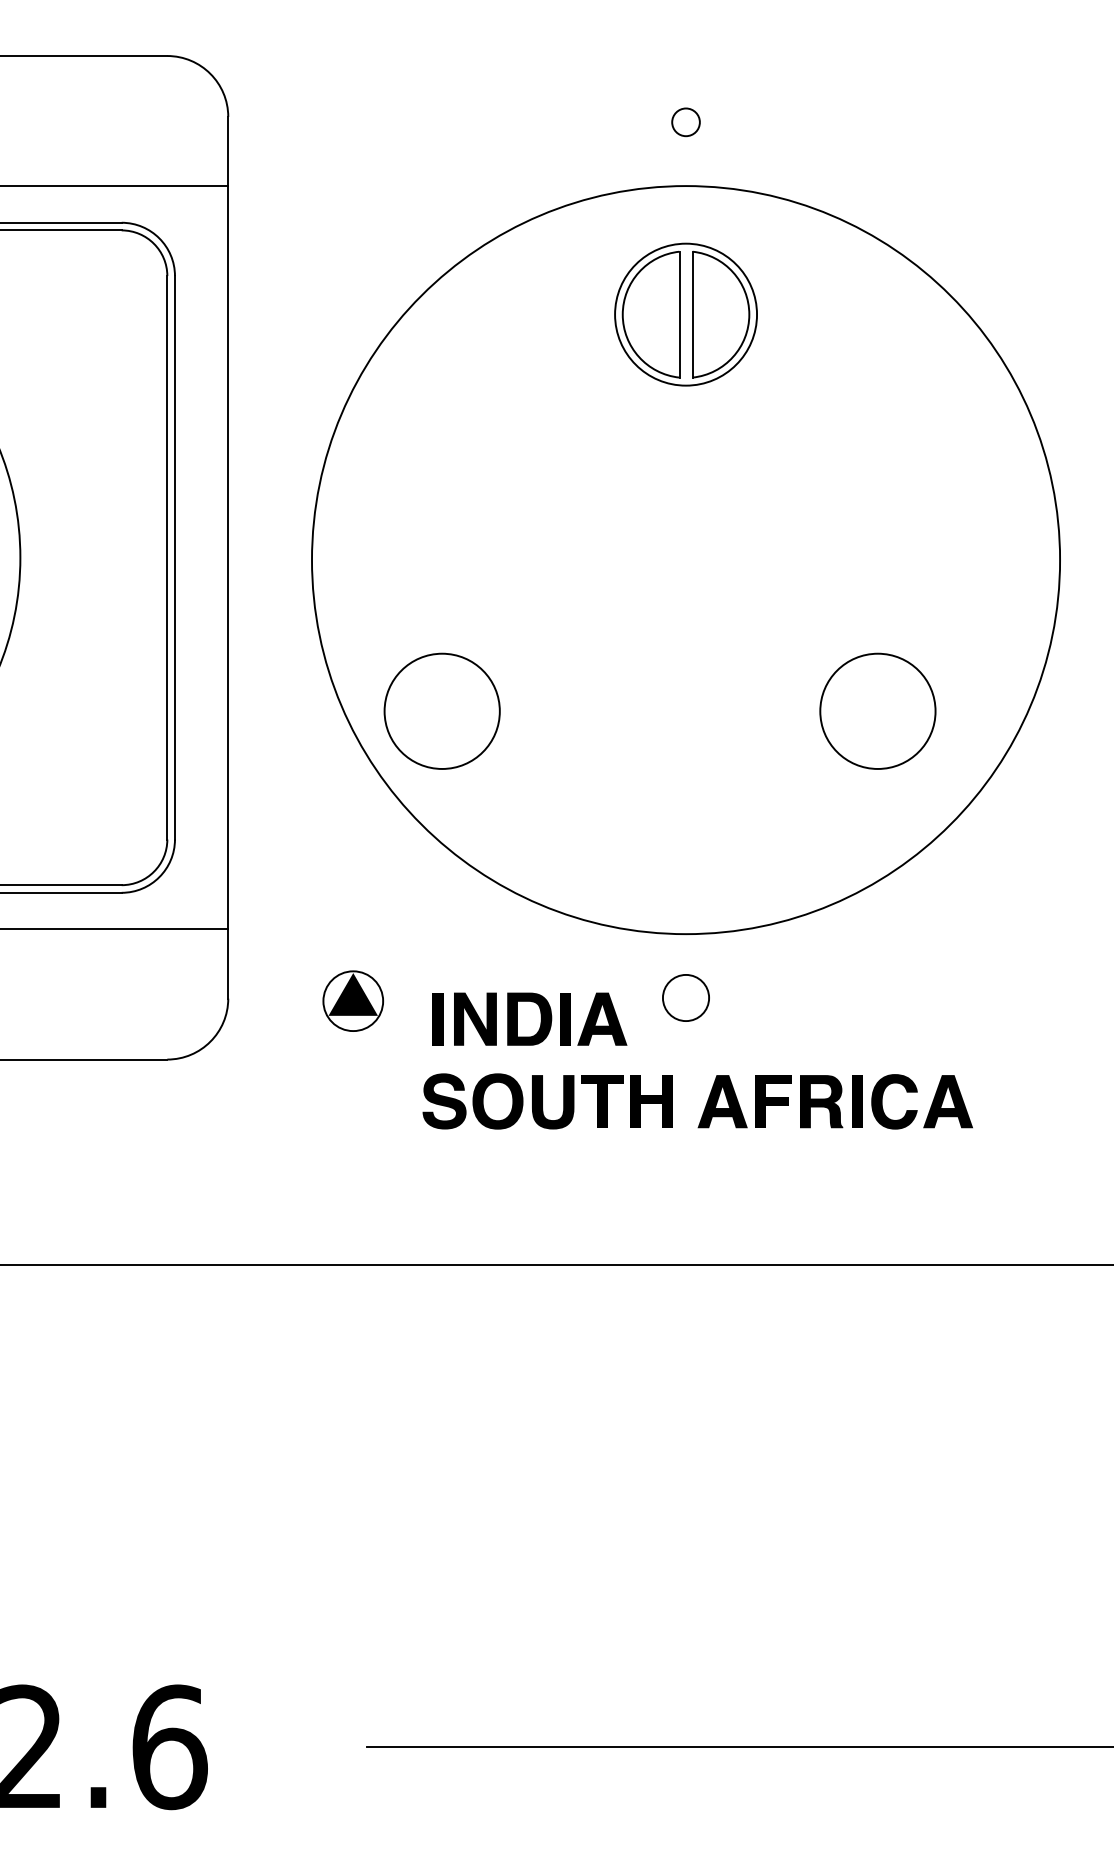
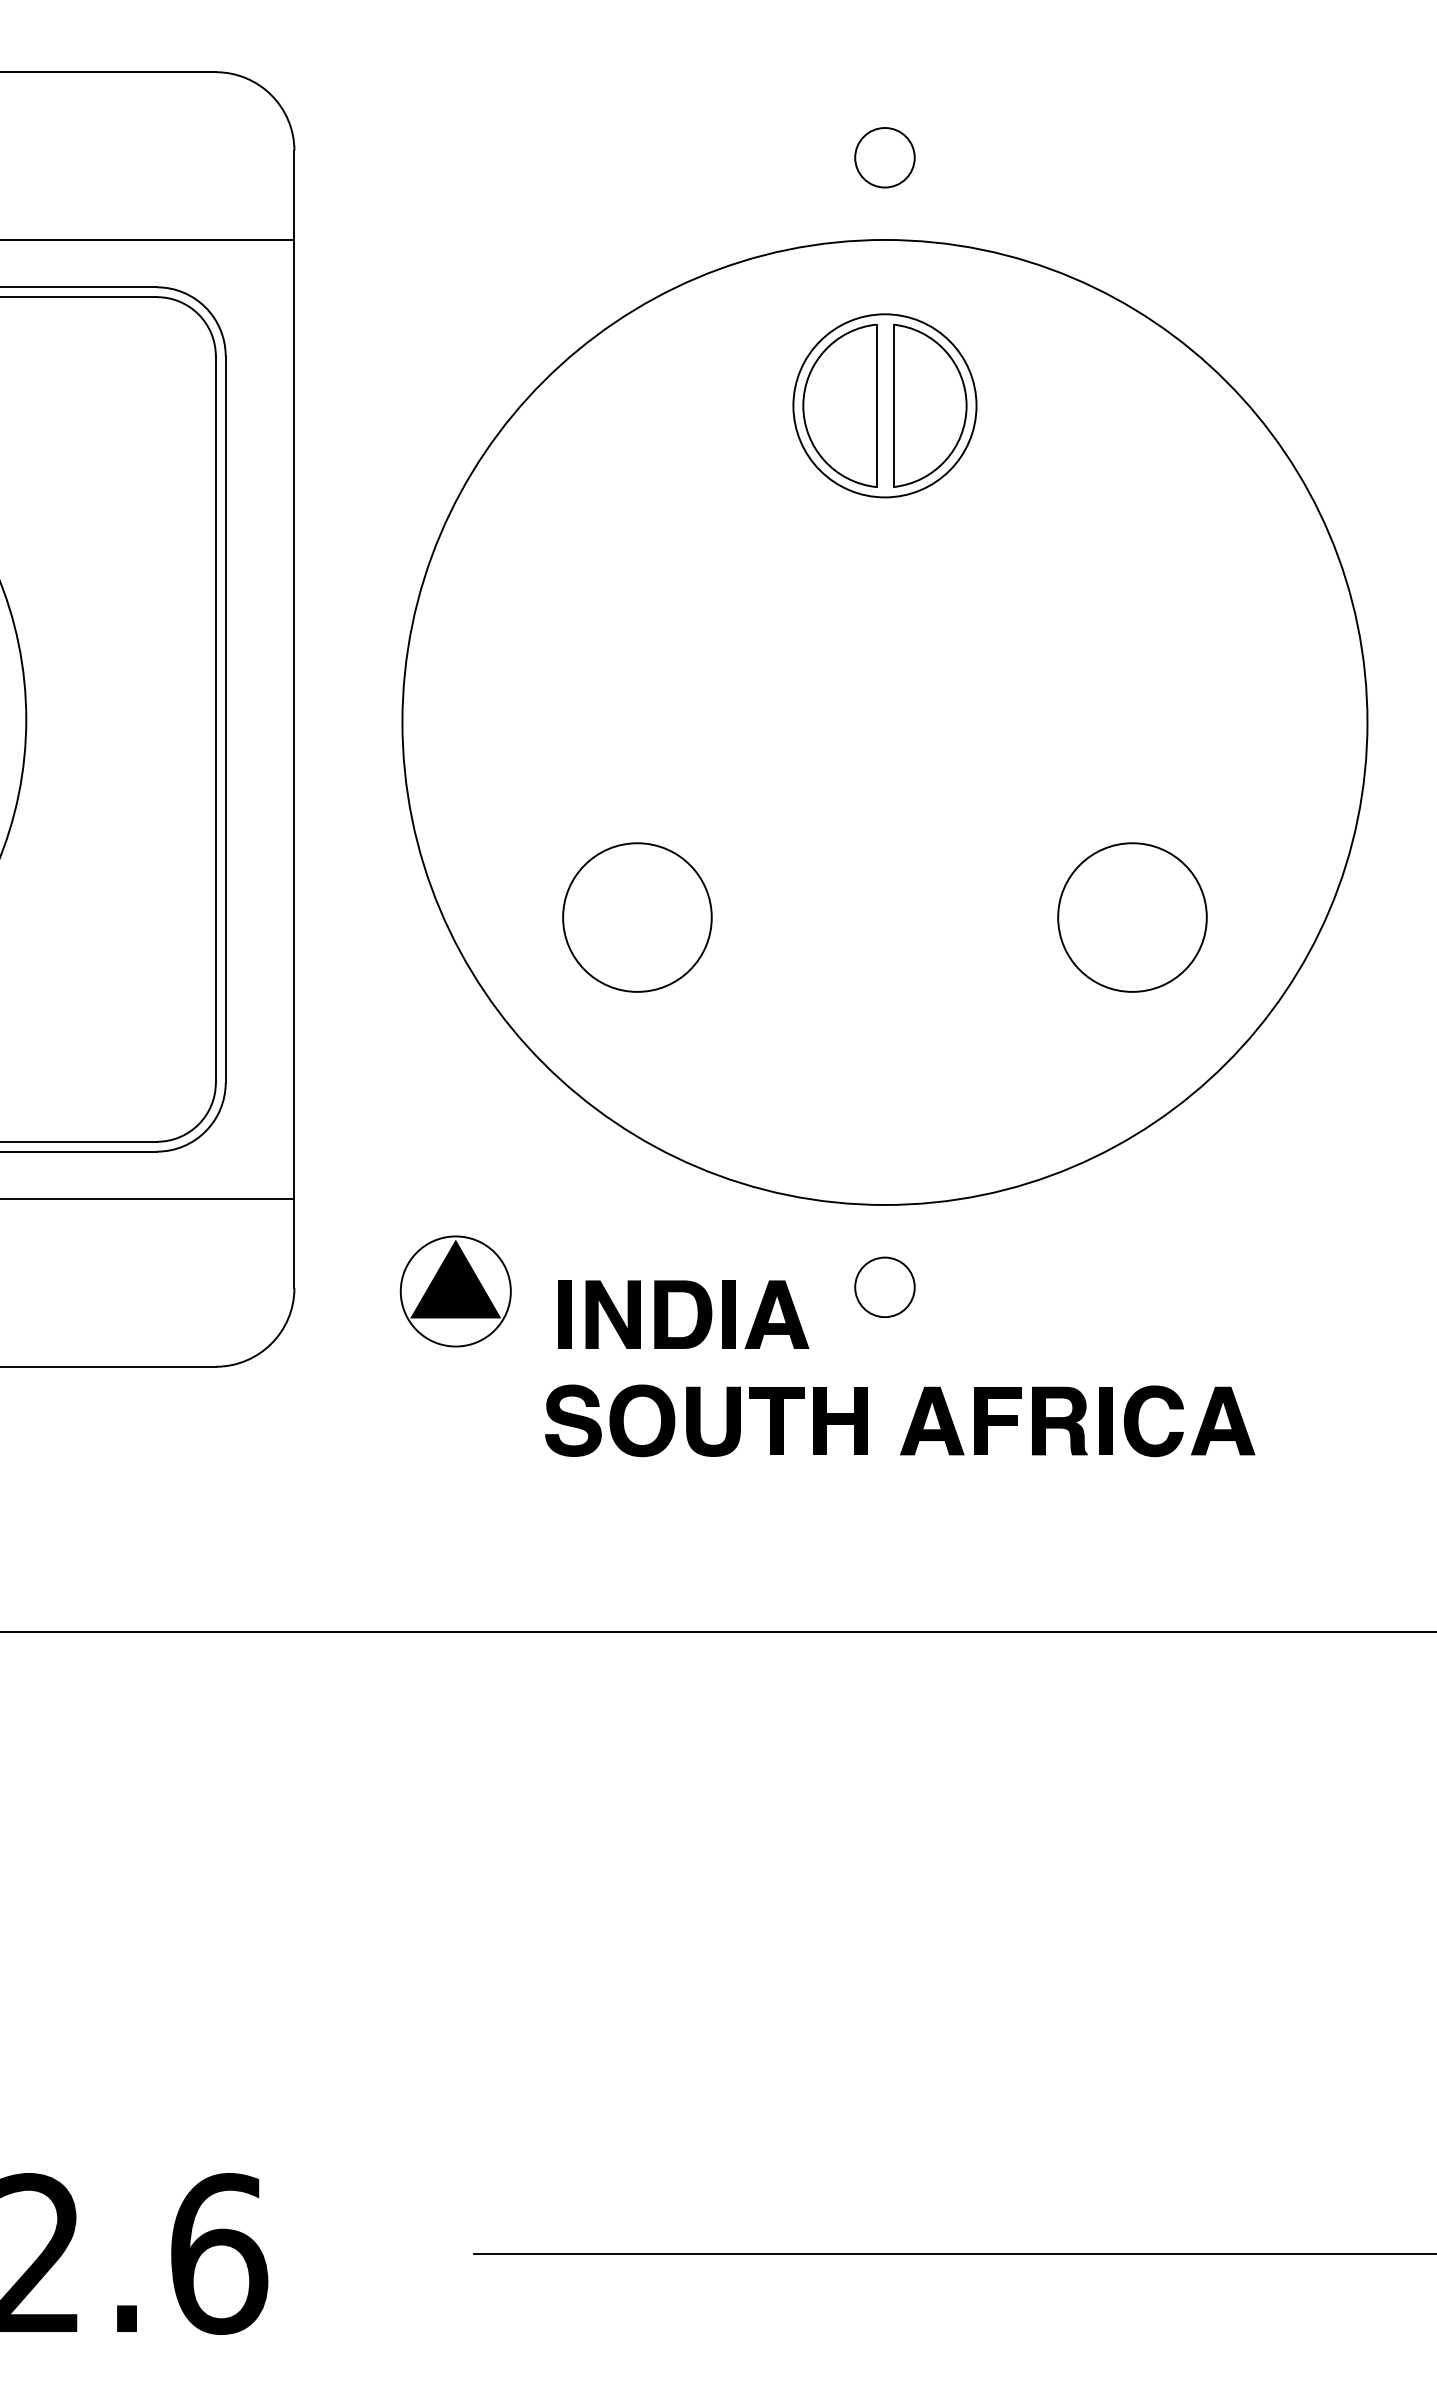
circle: (685, 122) -> (884, 157), size x1.67
circle: (442, 711) -> (637, 917), moved
part: (353, 1001) -> (455, 1291), size x1.43

